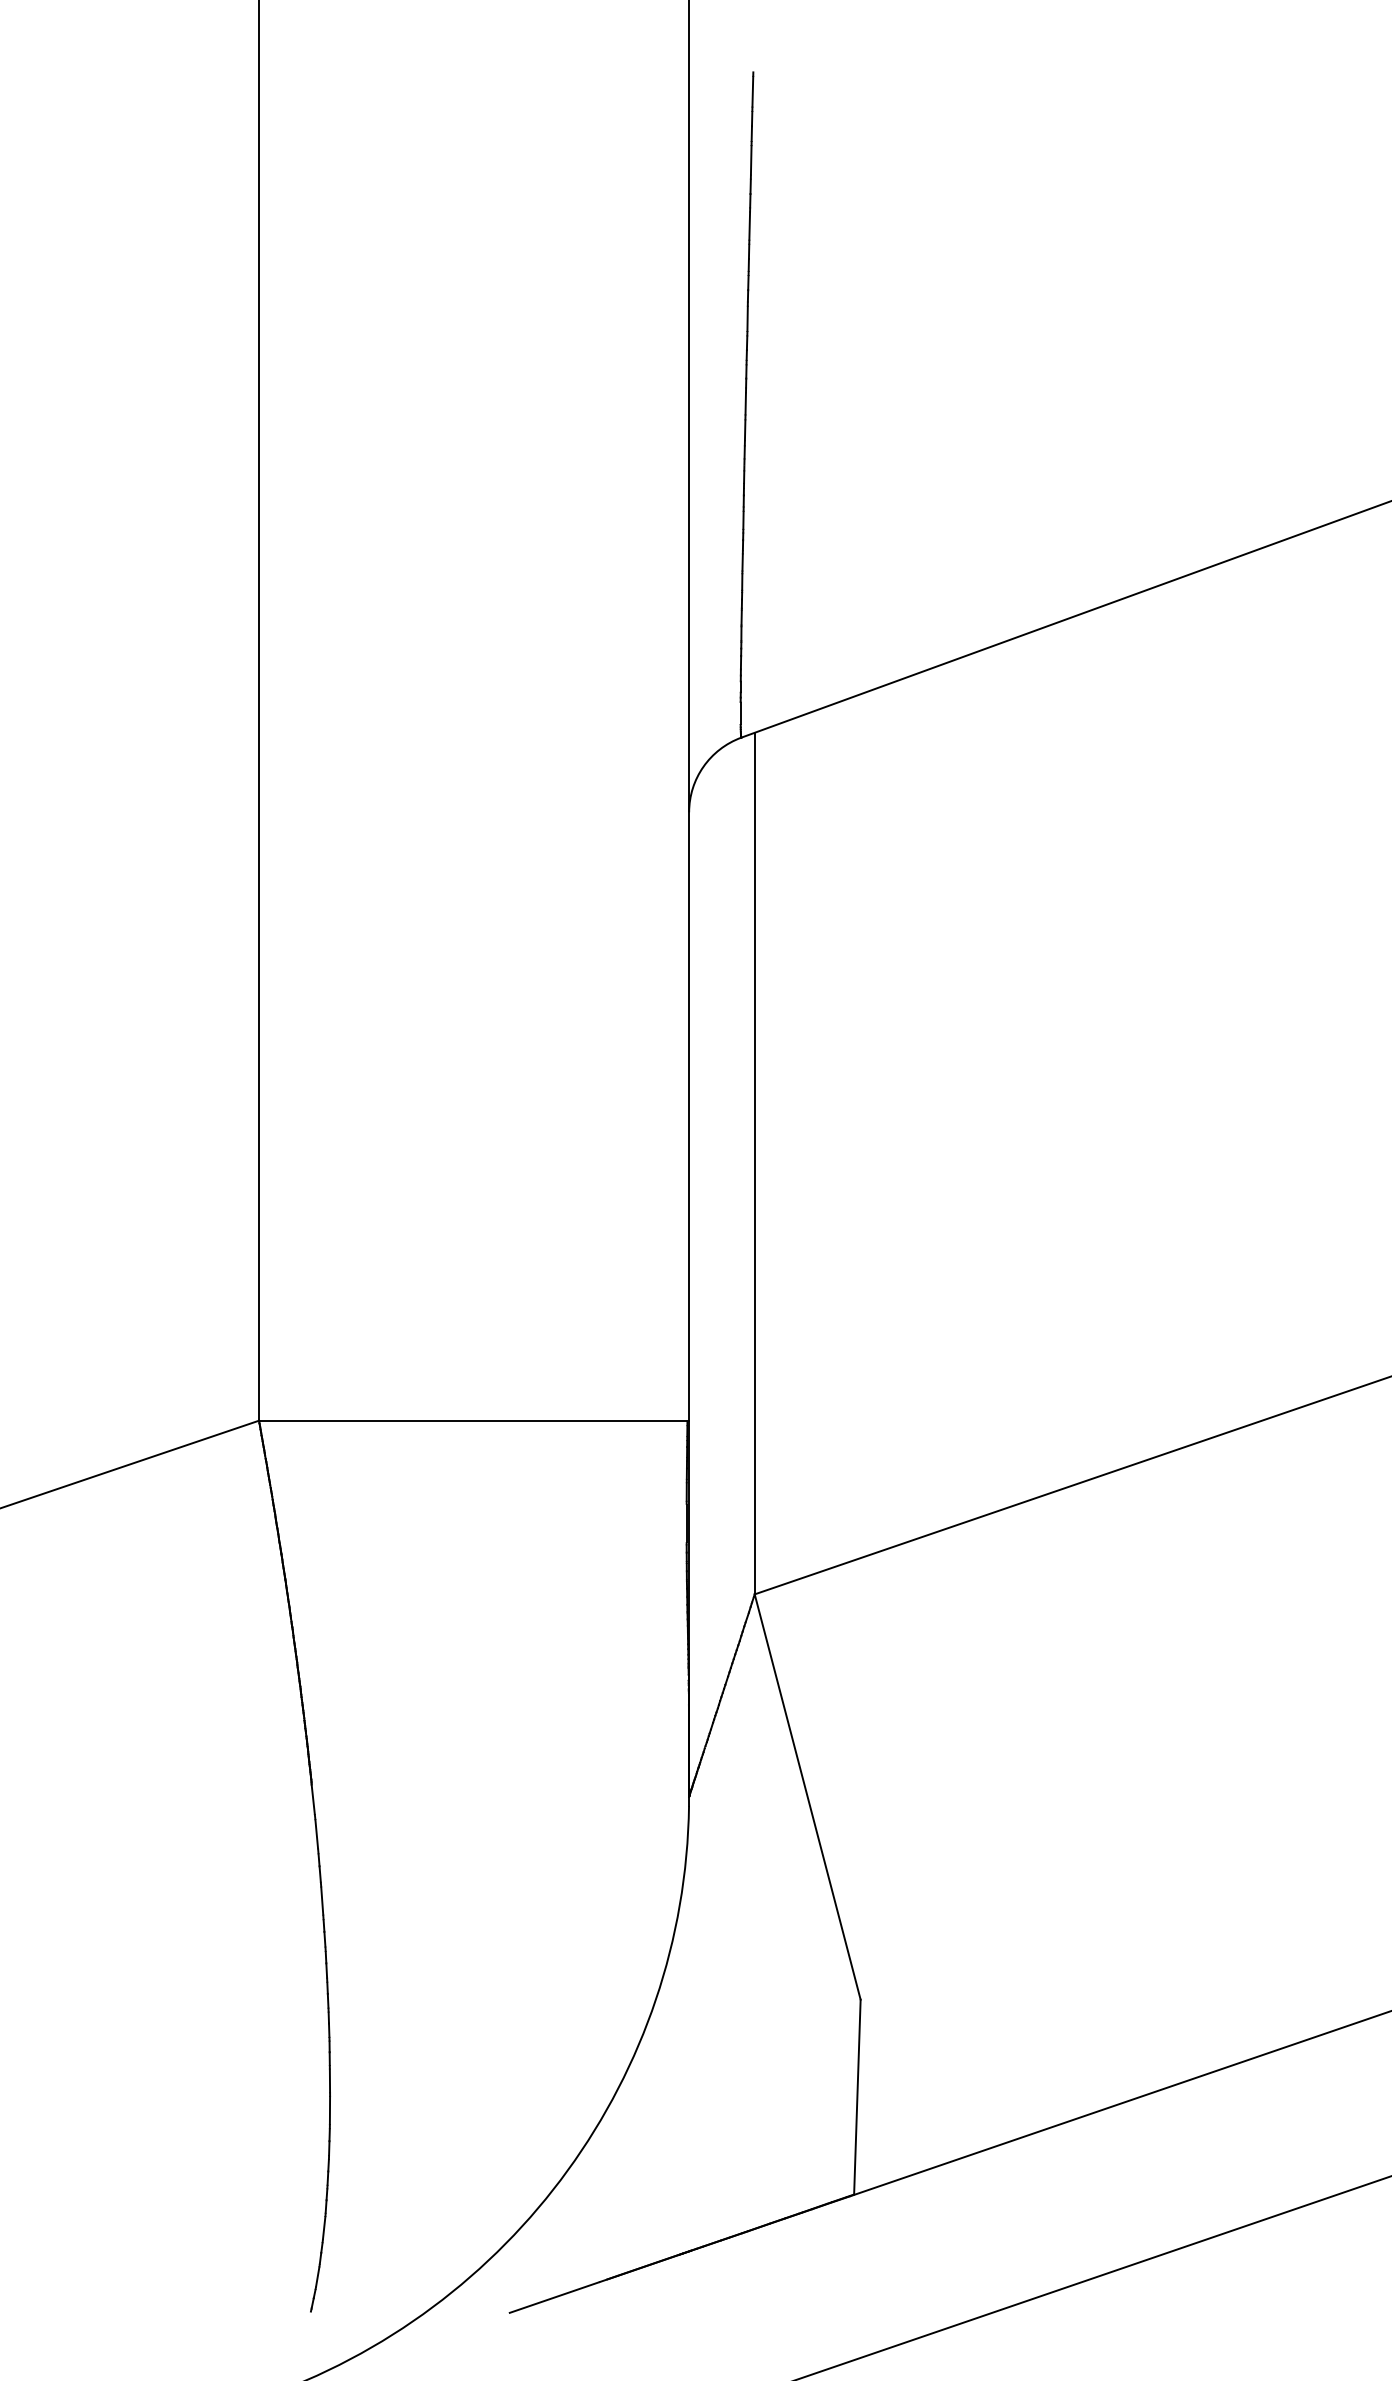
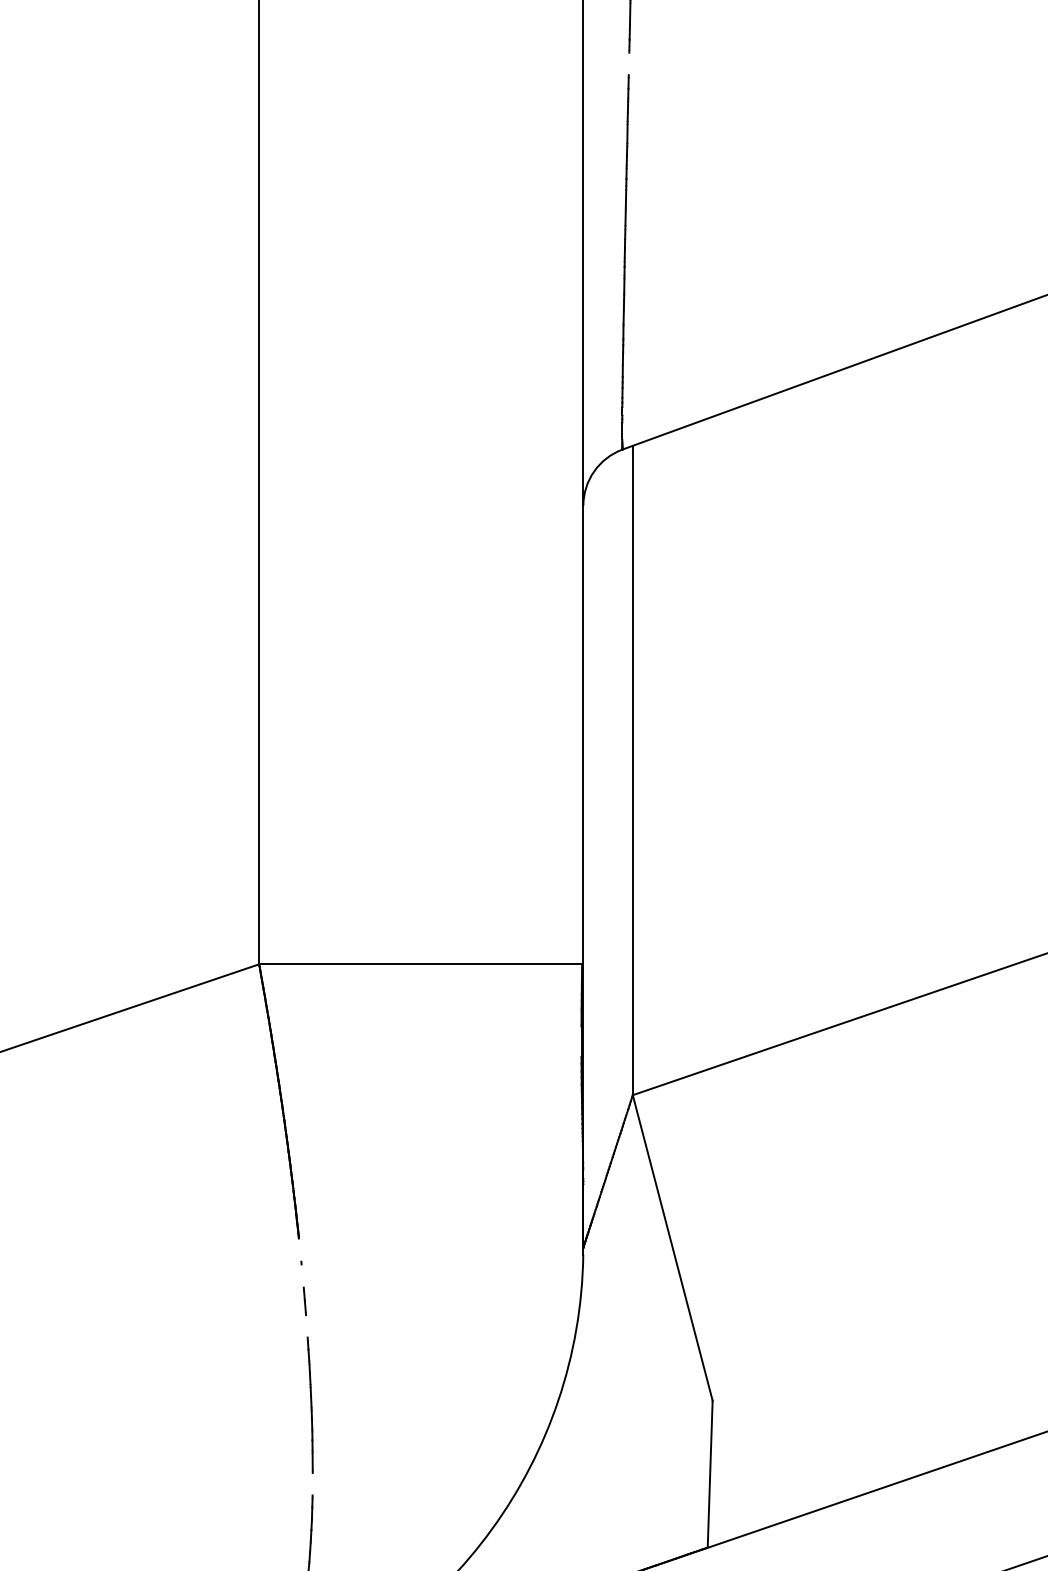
line: (749, 225) -> (628, 63), removed
line: (312, 1799) -> (299, 1249), removed
line: (316, 1834) -> (302, 1276), removed
line: (322, 1900) -> (307, 1325), removed
line: (329, 2110) -> (312, 1484), removed

